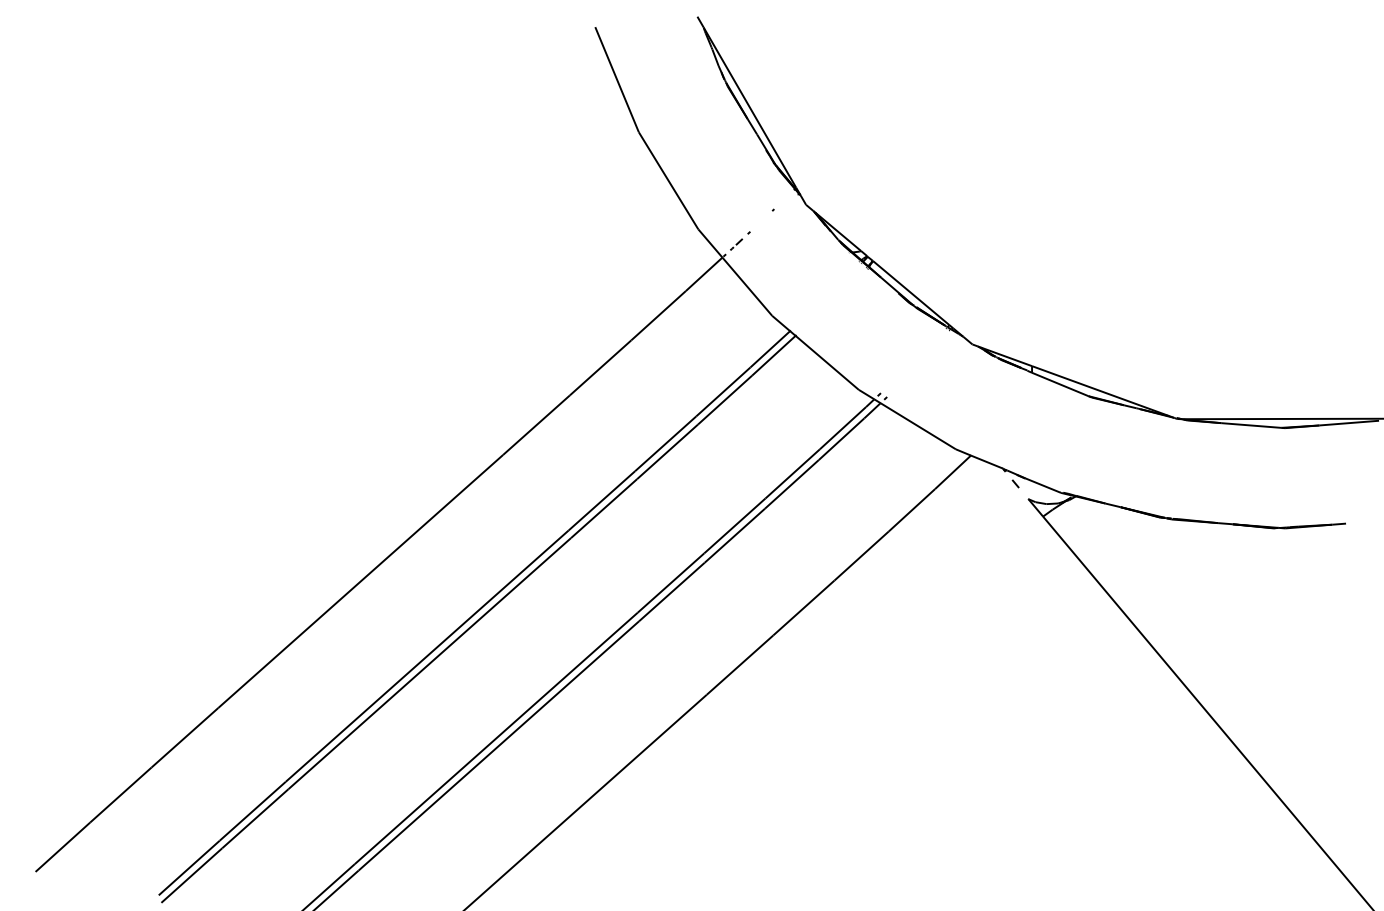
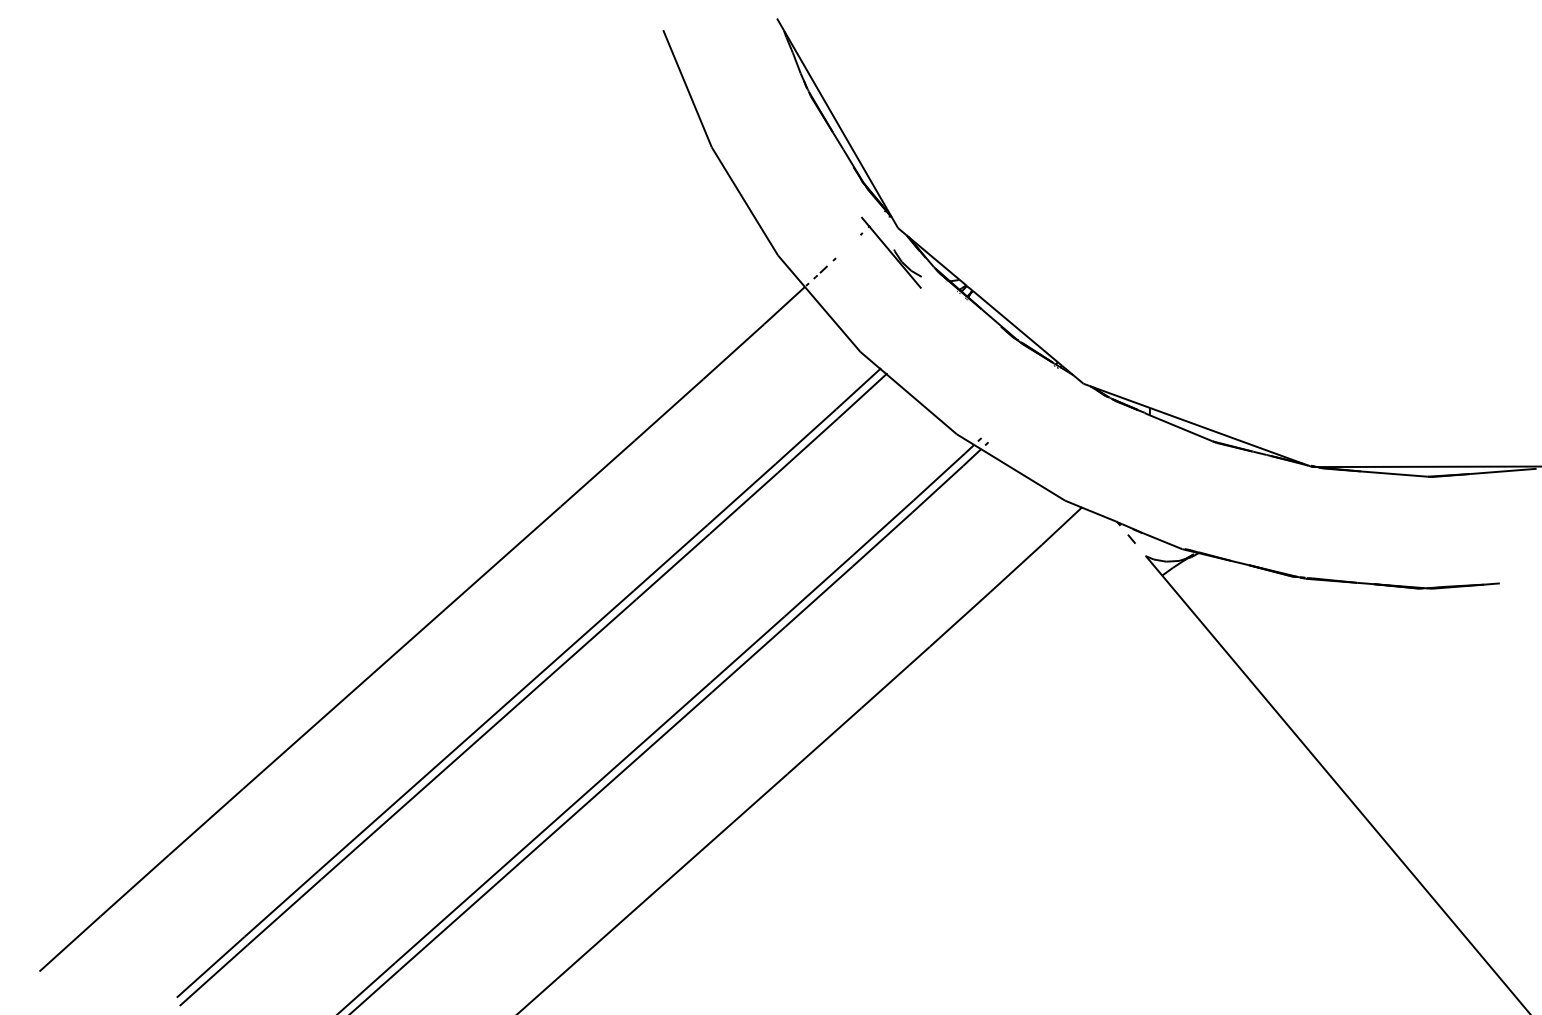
part: (800, 226) -> (891, 252), added

